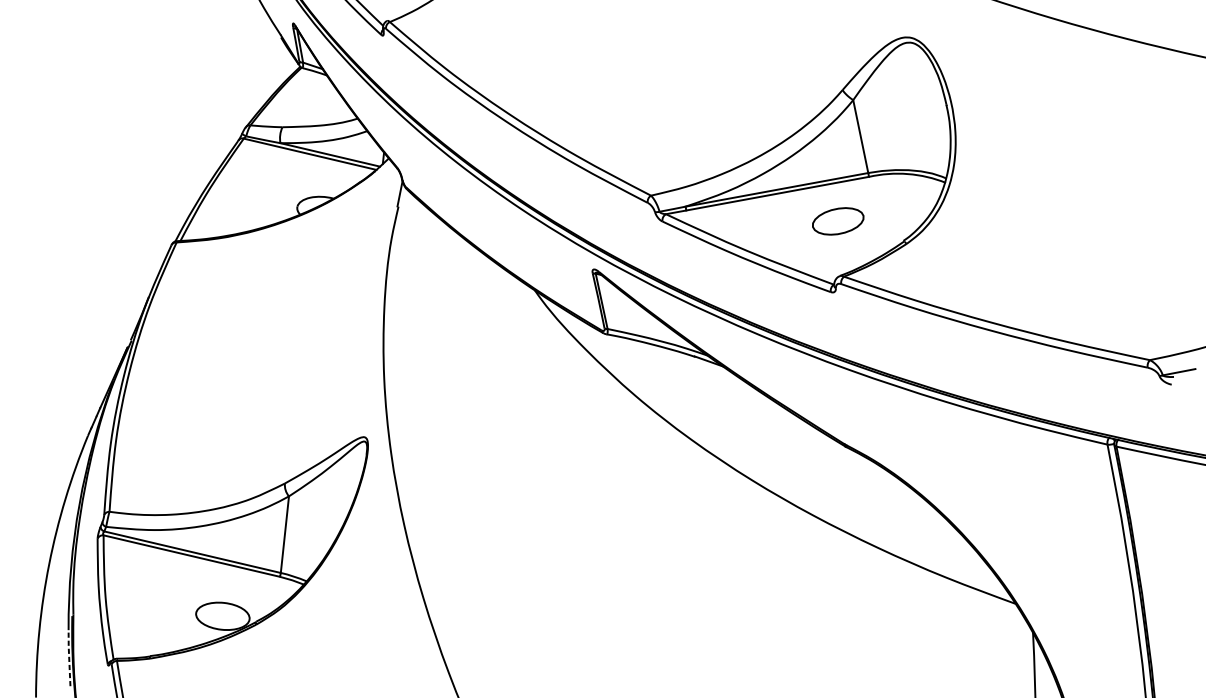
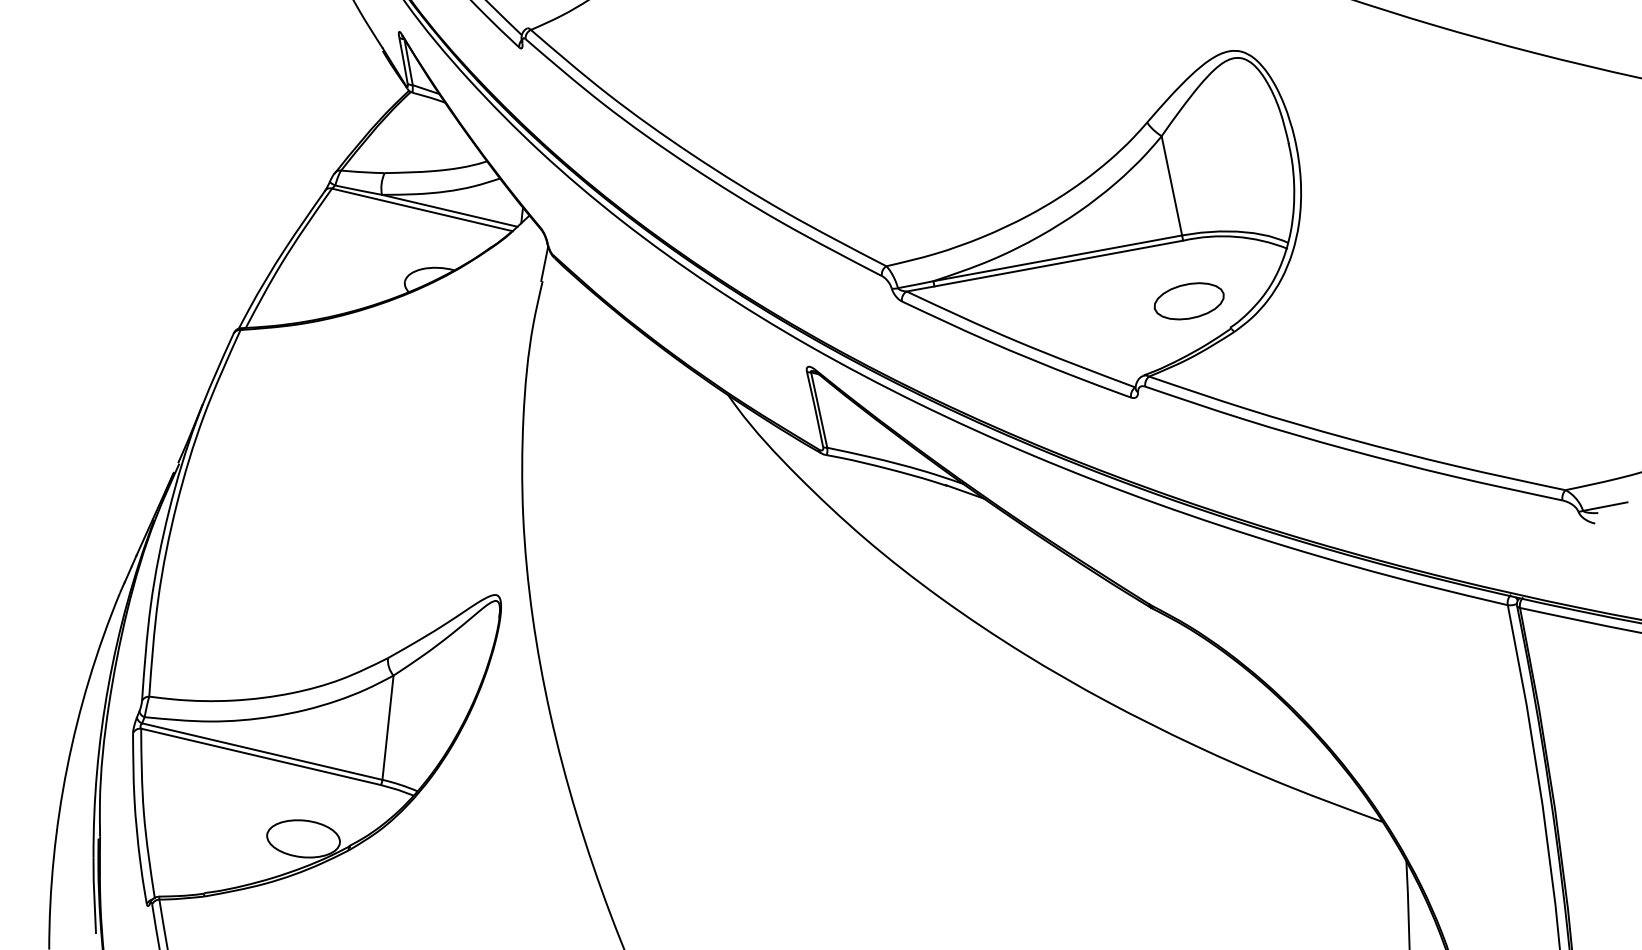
part: (837, 221) -> (1188, 301), moved
line: (69, 657) -> (94, 895), dashed -> solid

